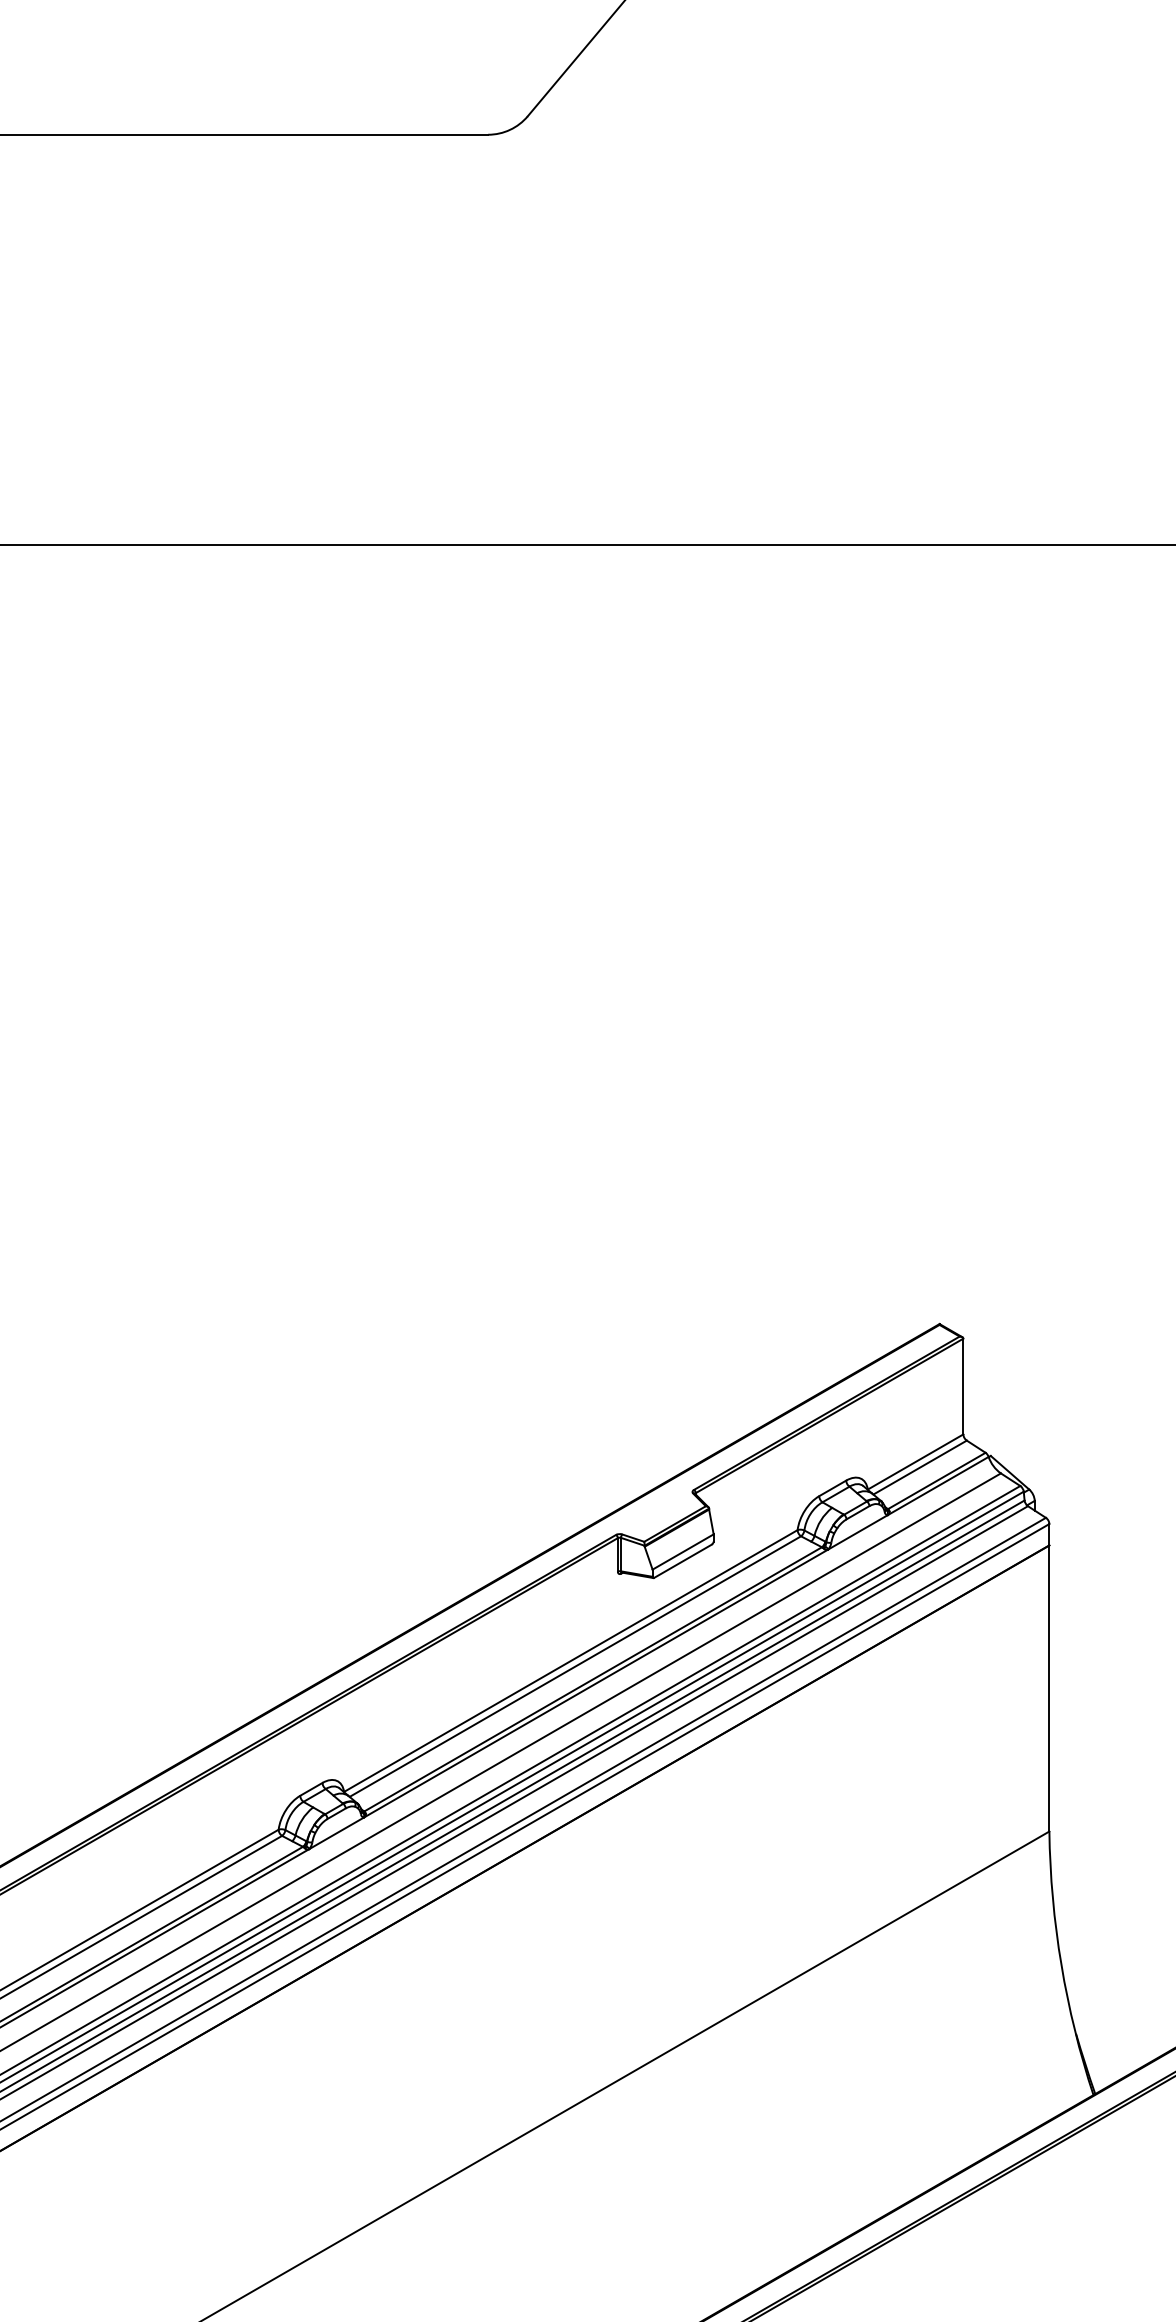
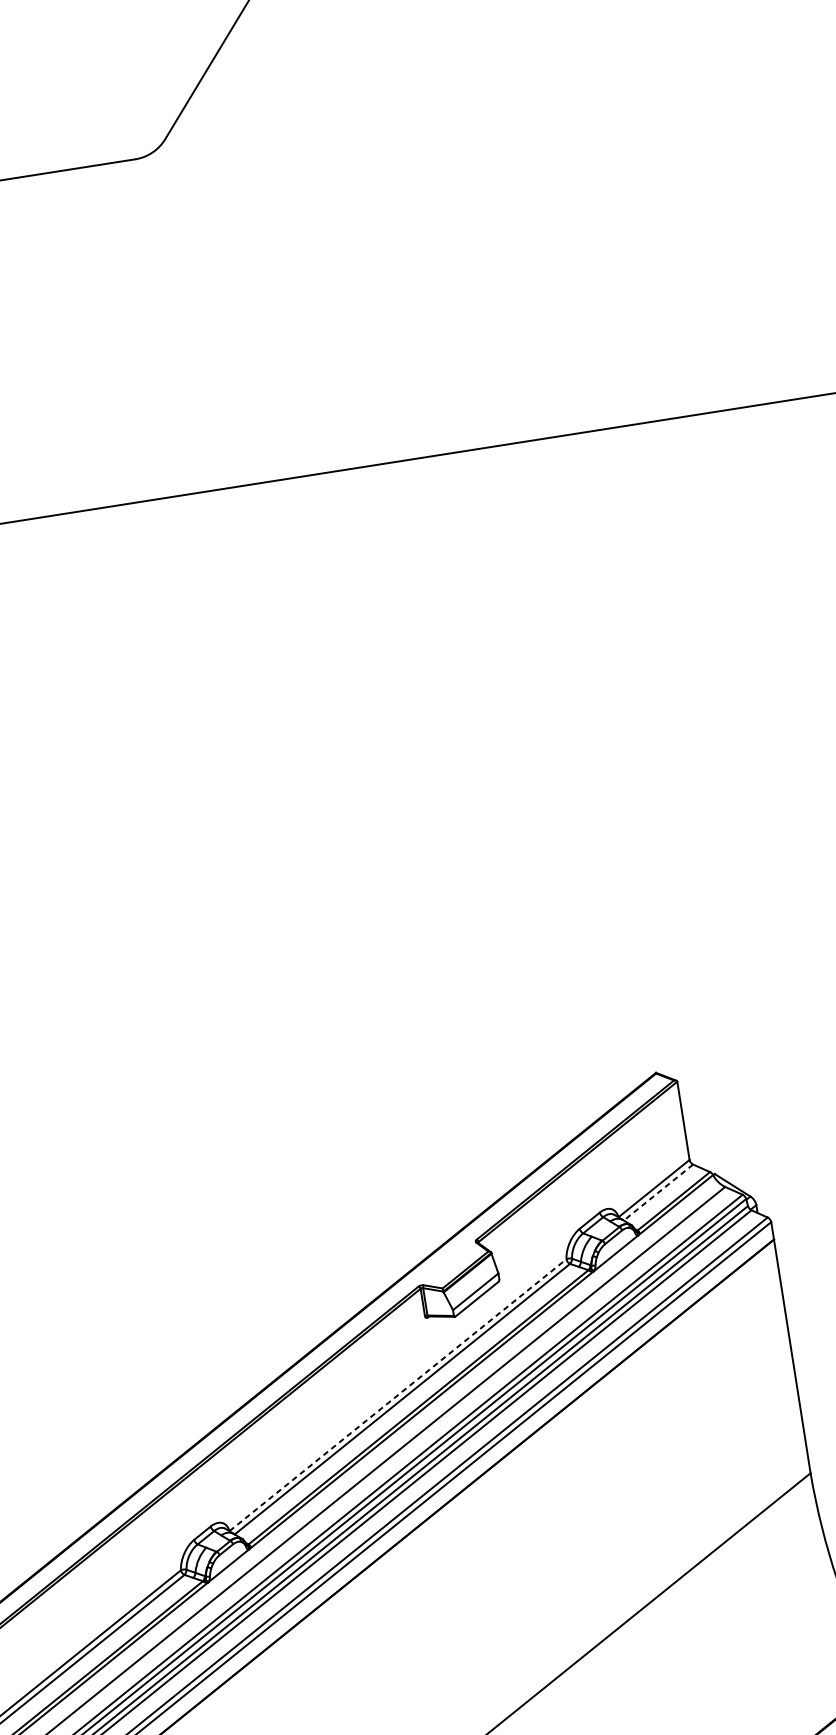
line: (920, 1467) -> (658, 1192), solid -> dashed
line: (570, 1661) -> (397, 1395), solid -> dashed

